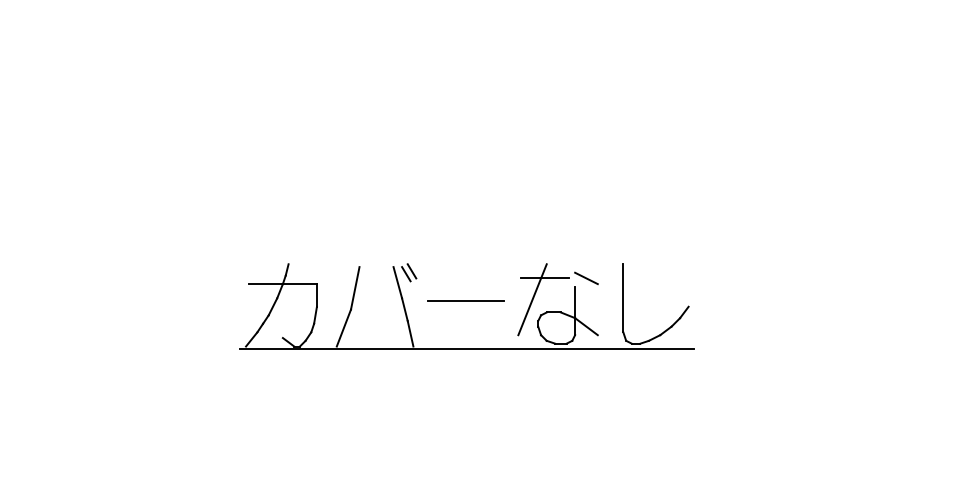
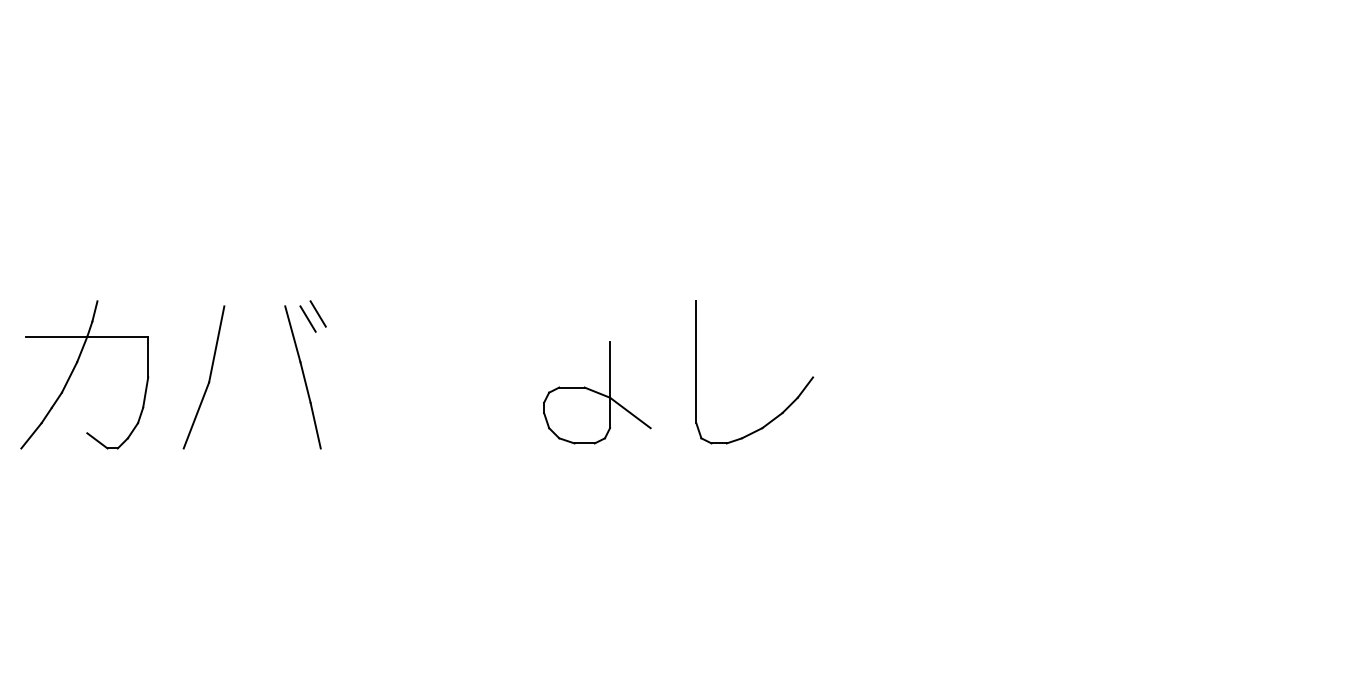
part: (557, 278) -> (578, 326), removed
line: (465, 301) -> (413, 367), removed
line: (467, 349) -> (417, 453), removed

